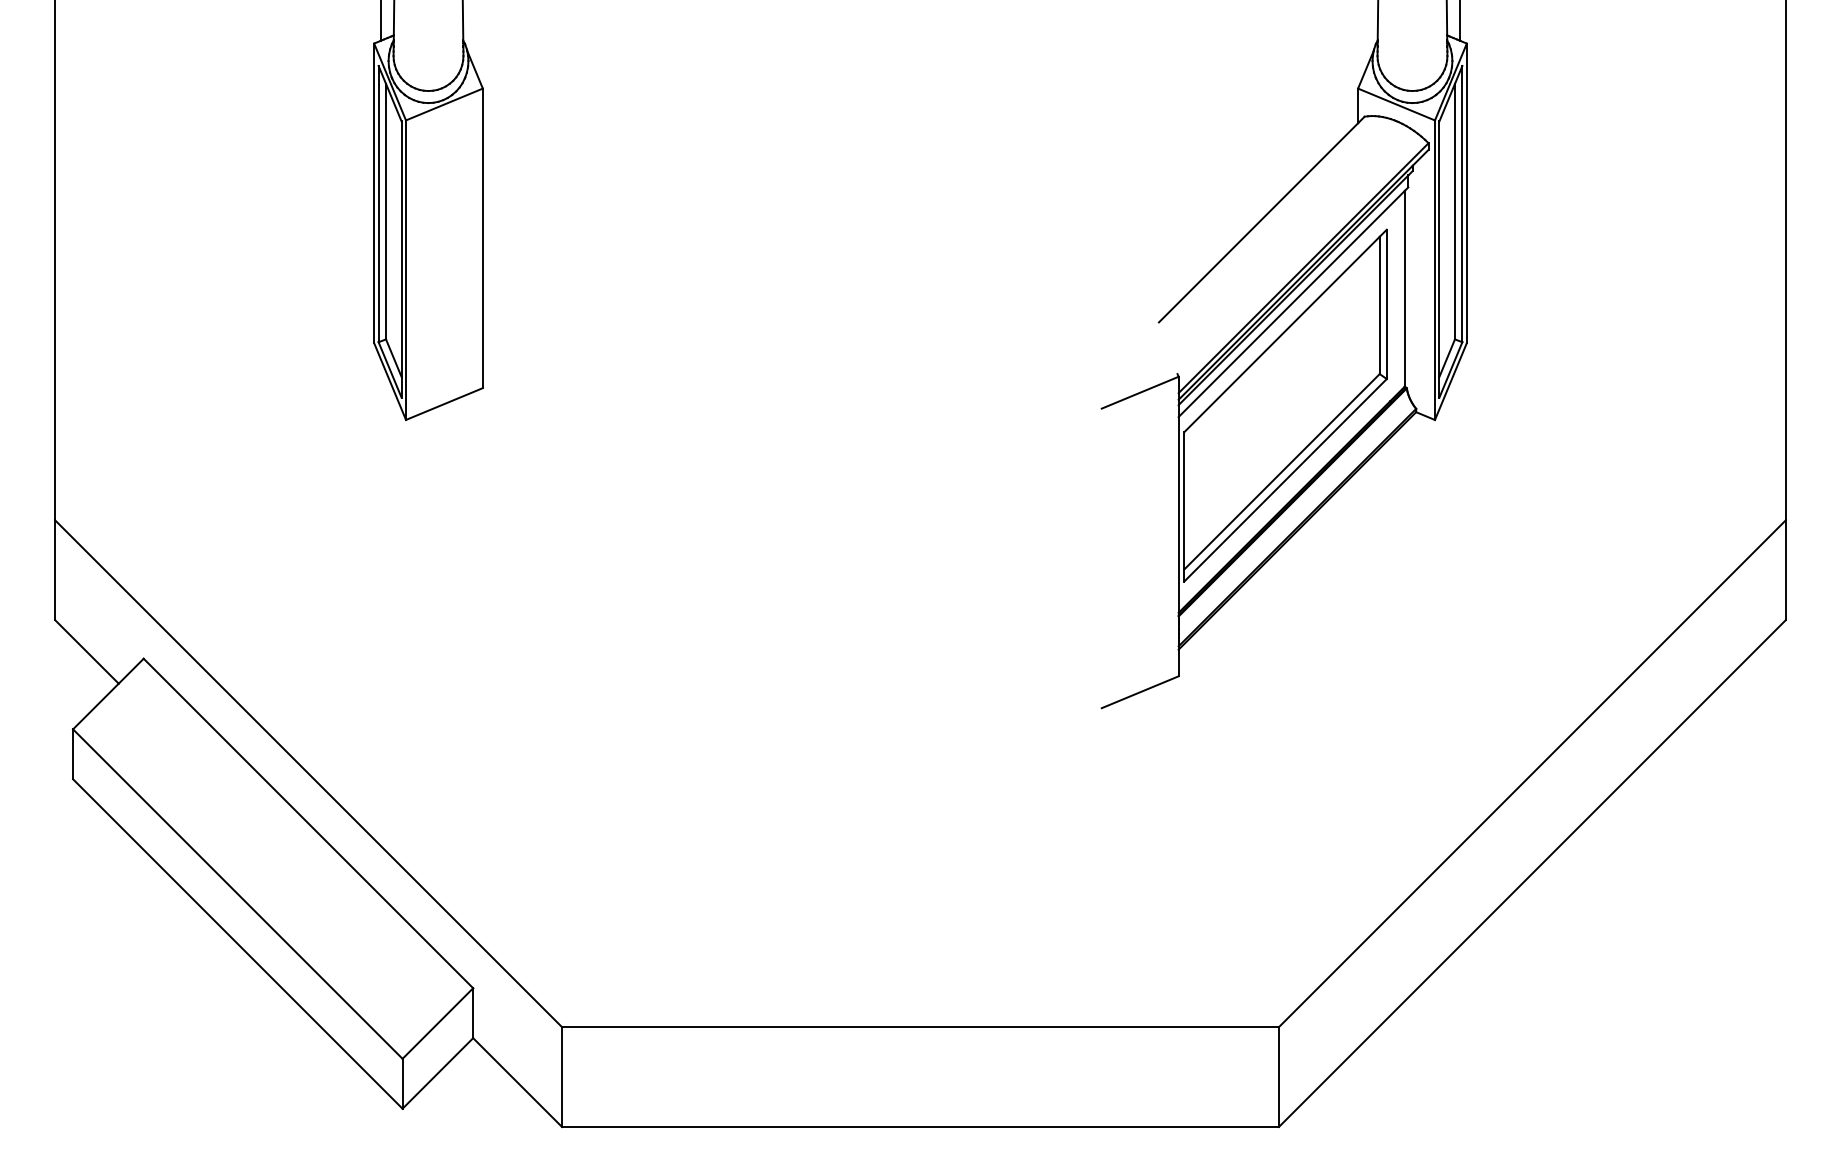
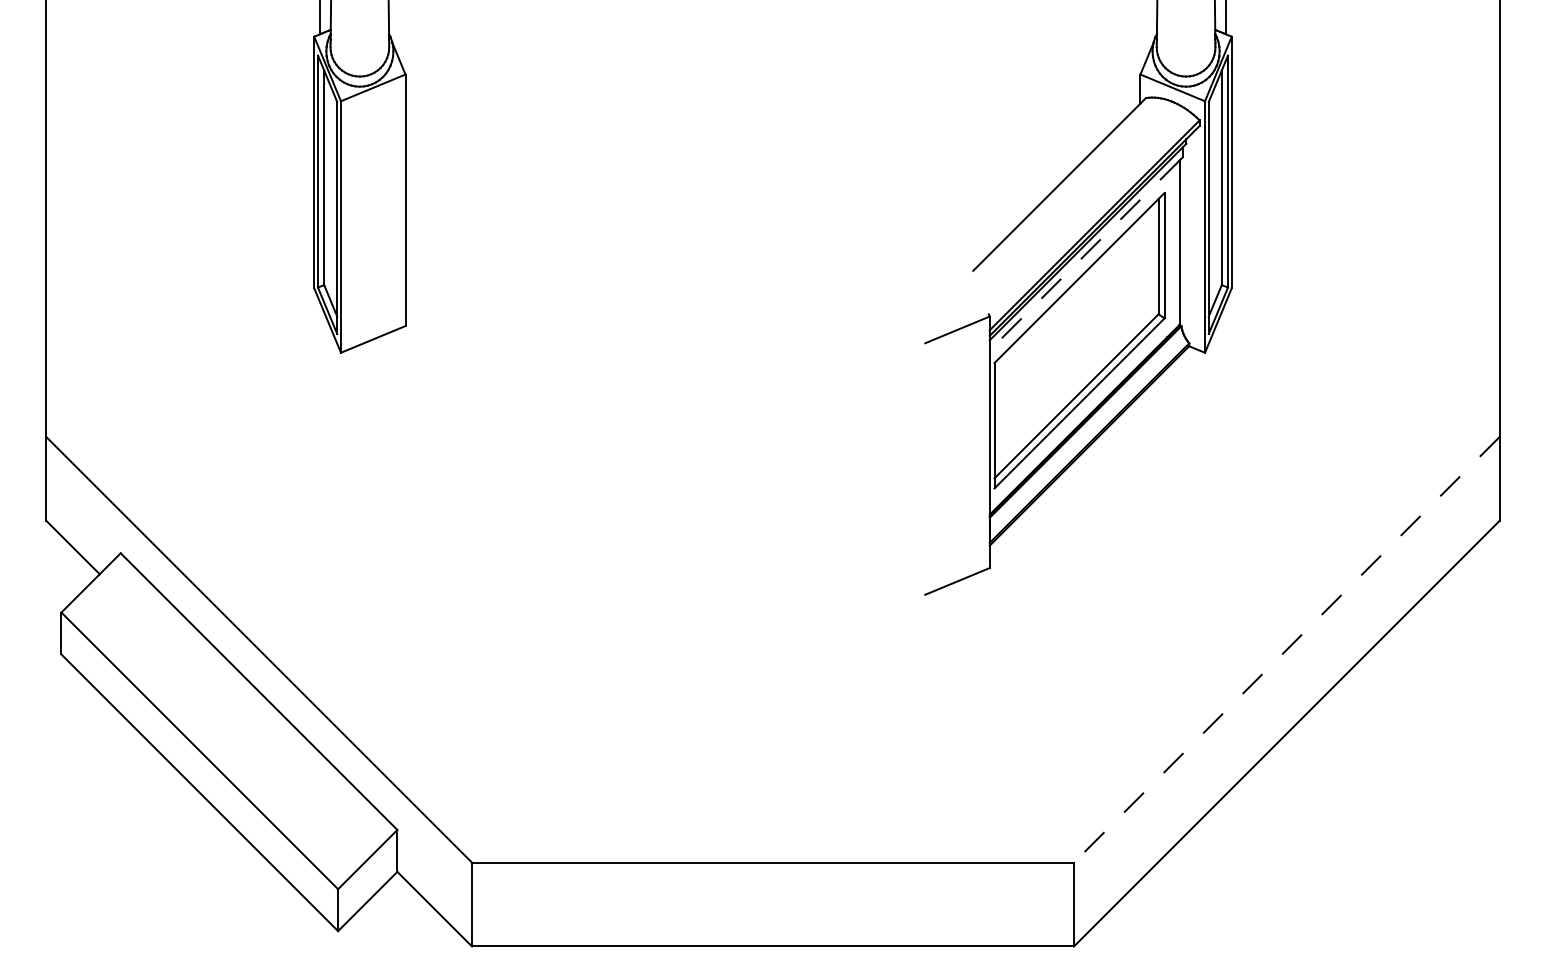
line: (1291, 304) -> (1084, 255), solid -> dashed
line: (1532, 773) -> (1286, 649), solid -> dashed

